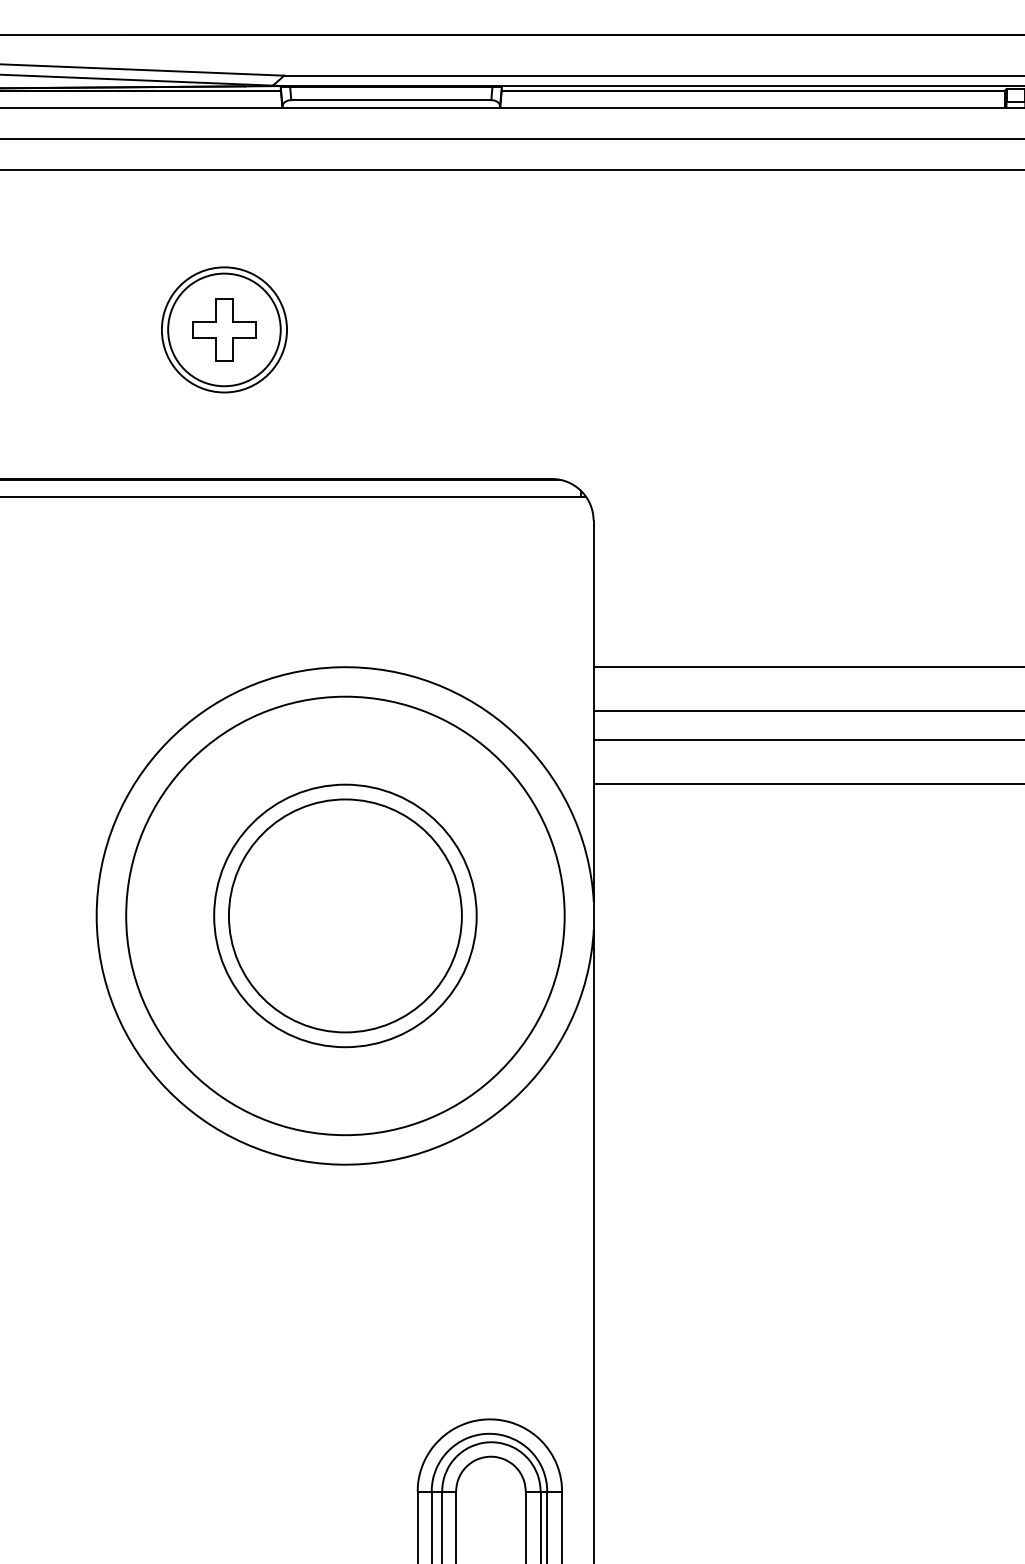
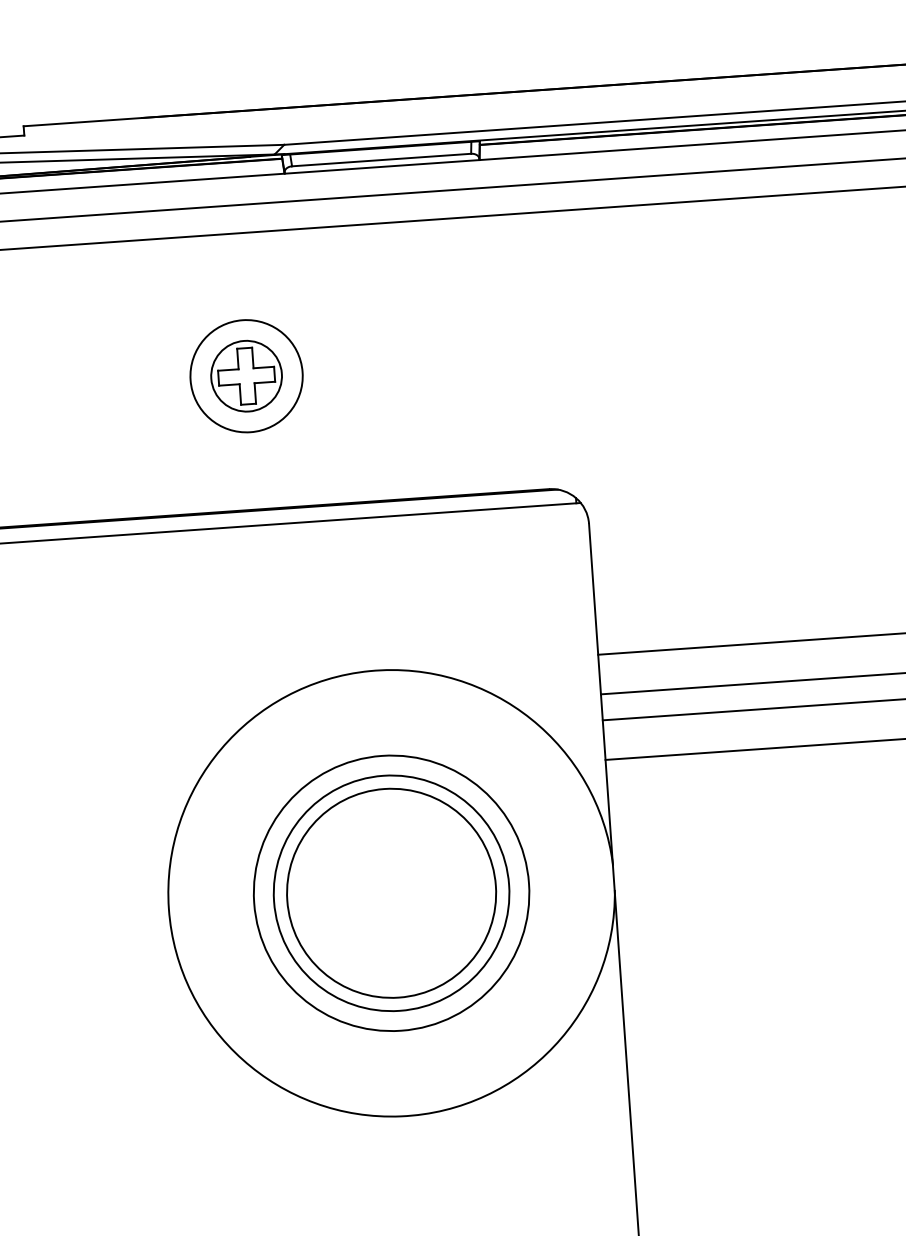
circle: (224, 329) -> (246, 375), size x0.7
circle: (345, 915) -> (391, 892), size x0.7

